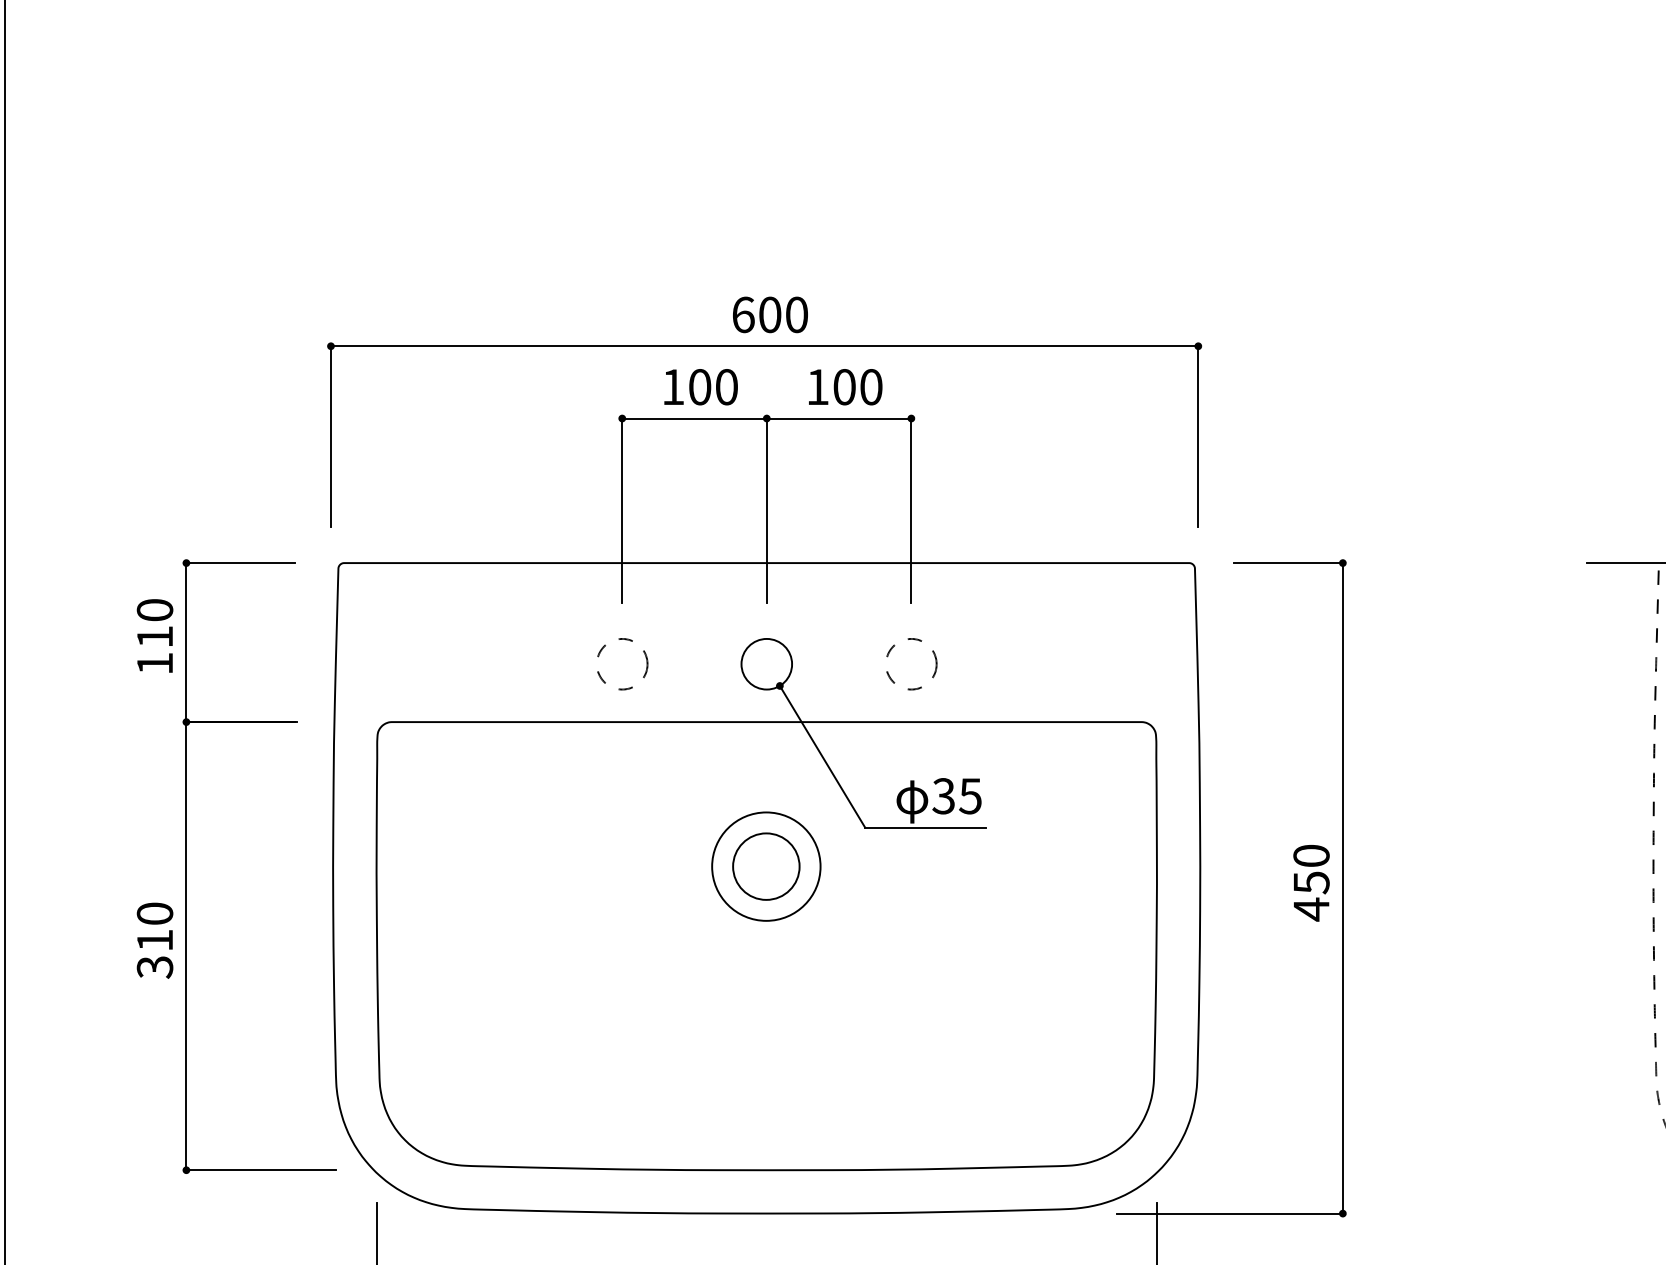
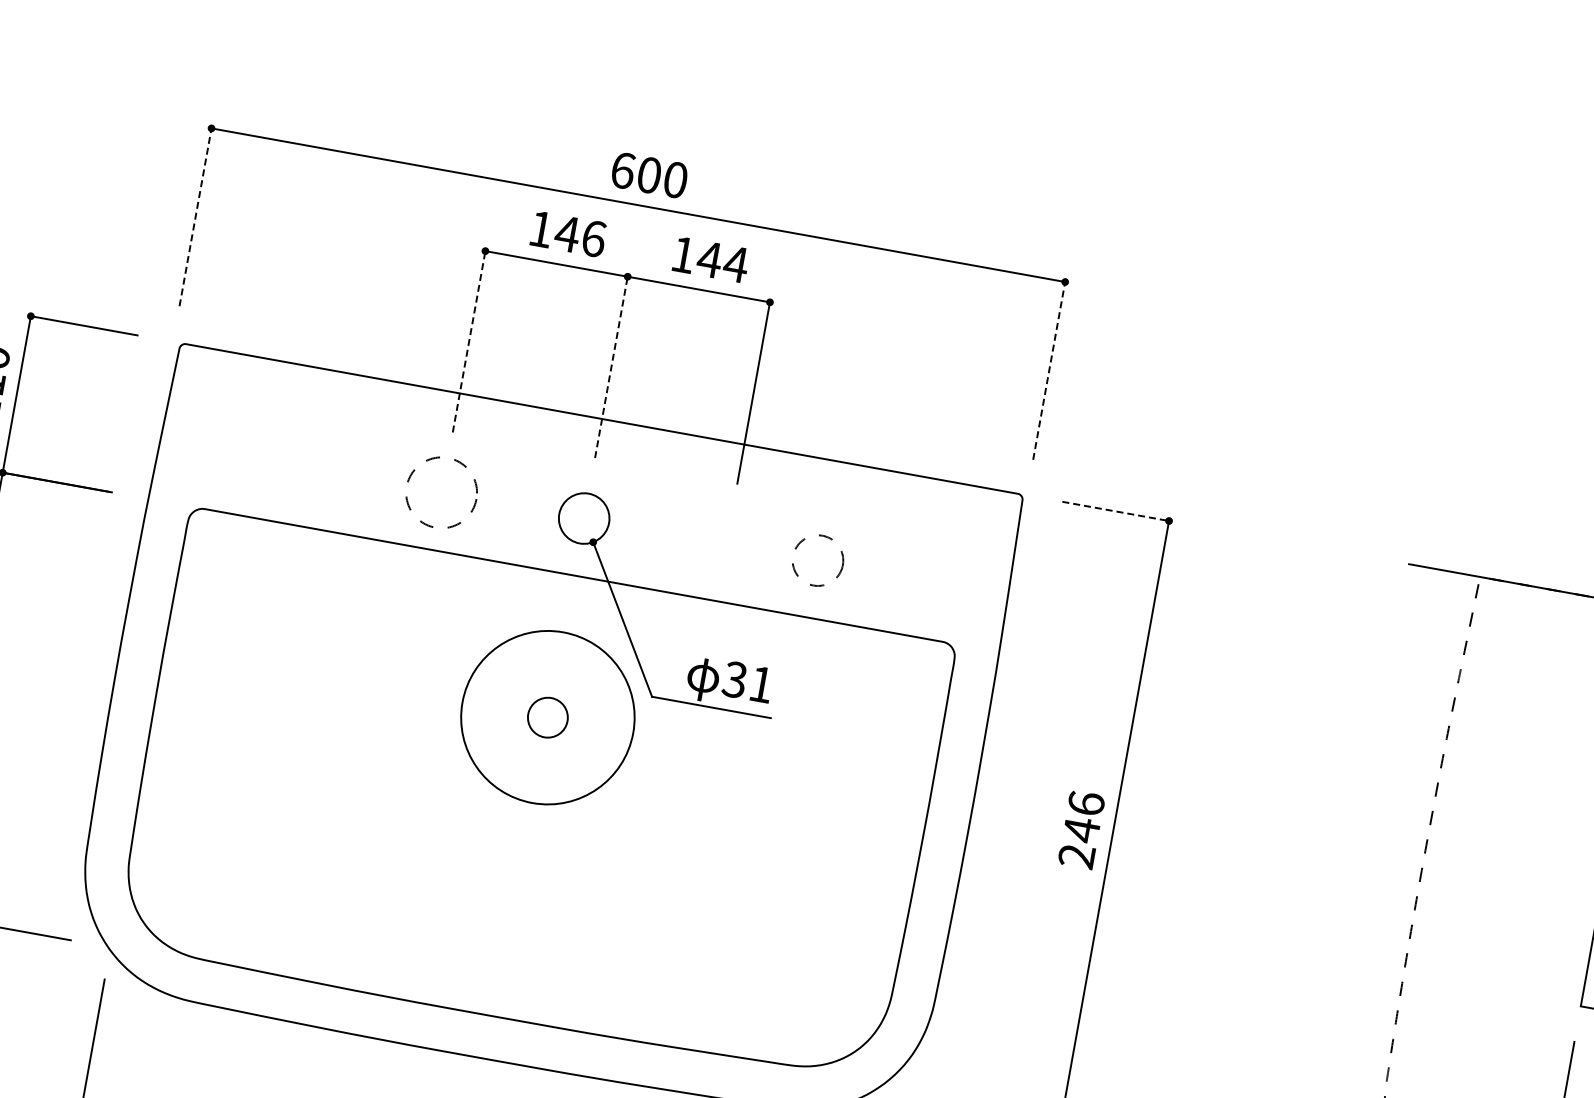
text: (712, 387) -> (579, 236), 100 -> 146
text: (857, 387) -> (722, 262), 100 -> 144
line: (330, 436) -> (195, 217), solid -> dashed
line: (1198, 436) -> (1049, 370), solid -> dashed
line: (622, 510) -> (469, 341), solid -> dashed
line: (766, 510) -> (611, 367), solid -> dashed
line: (1289, 563) -> (1116, 511), solid -> dashed
circle: (622, 664) -> (442, 493), size x1.4
circle: (911, 664) -> (818, 560), moved
text: (970, 796) -> (761, 684), 35 -> 31
circle: (766, 866) -> (548, 717), size x0.6
circle: (766, 866) -> (548, 717), size x1.6
text: (1311, 882) -> (1081, 829), 450 -> 246

